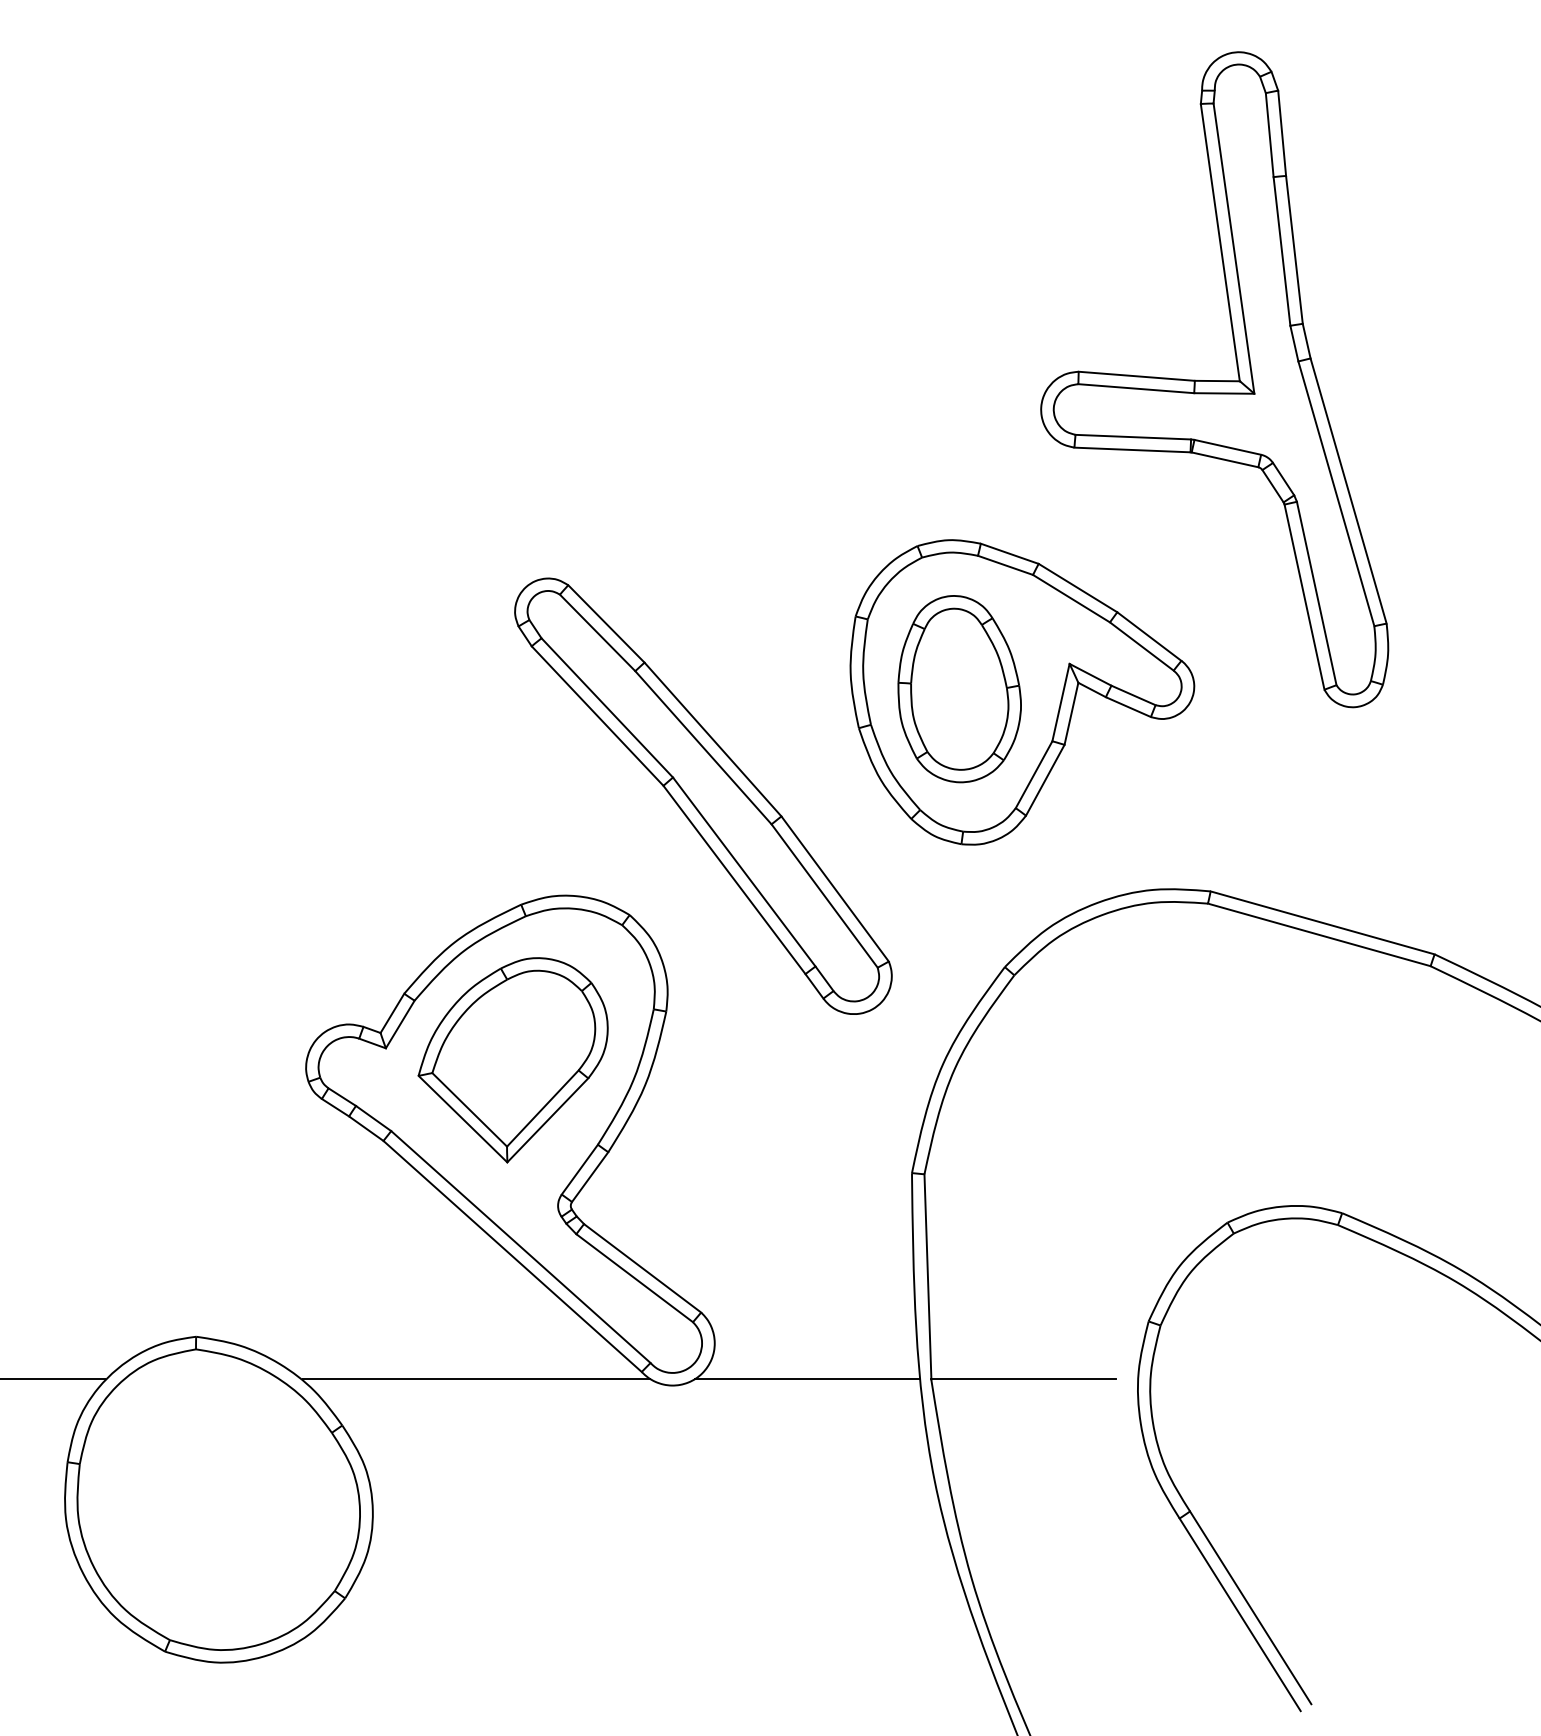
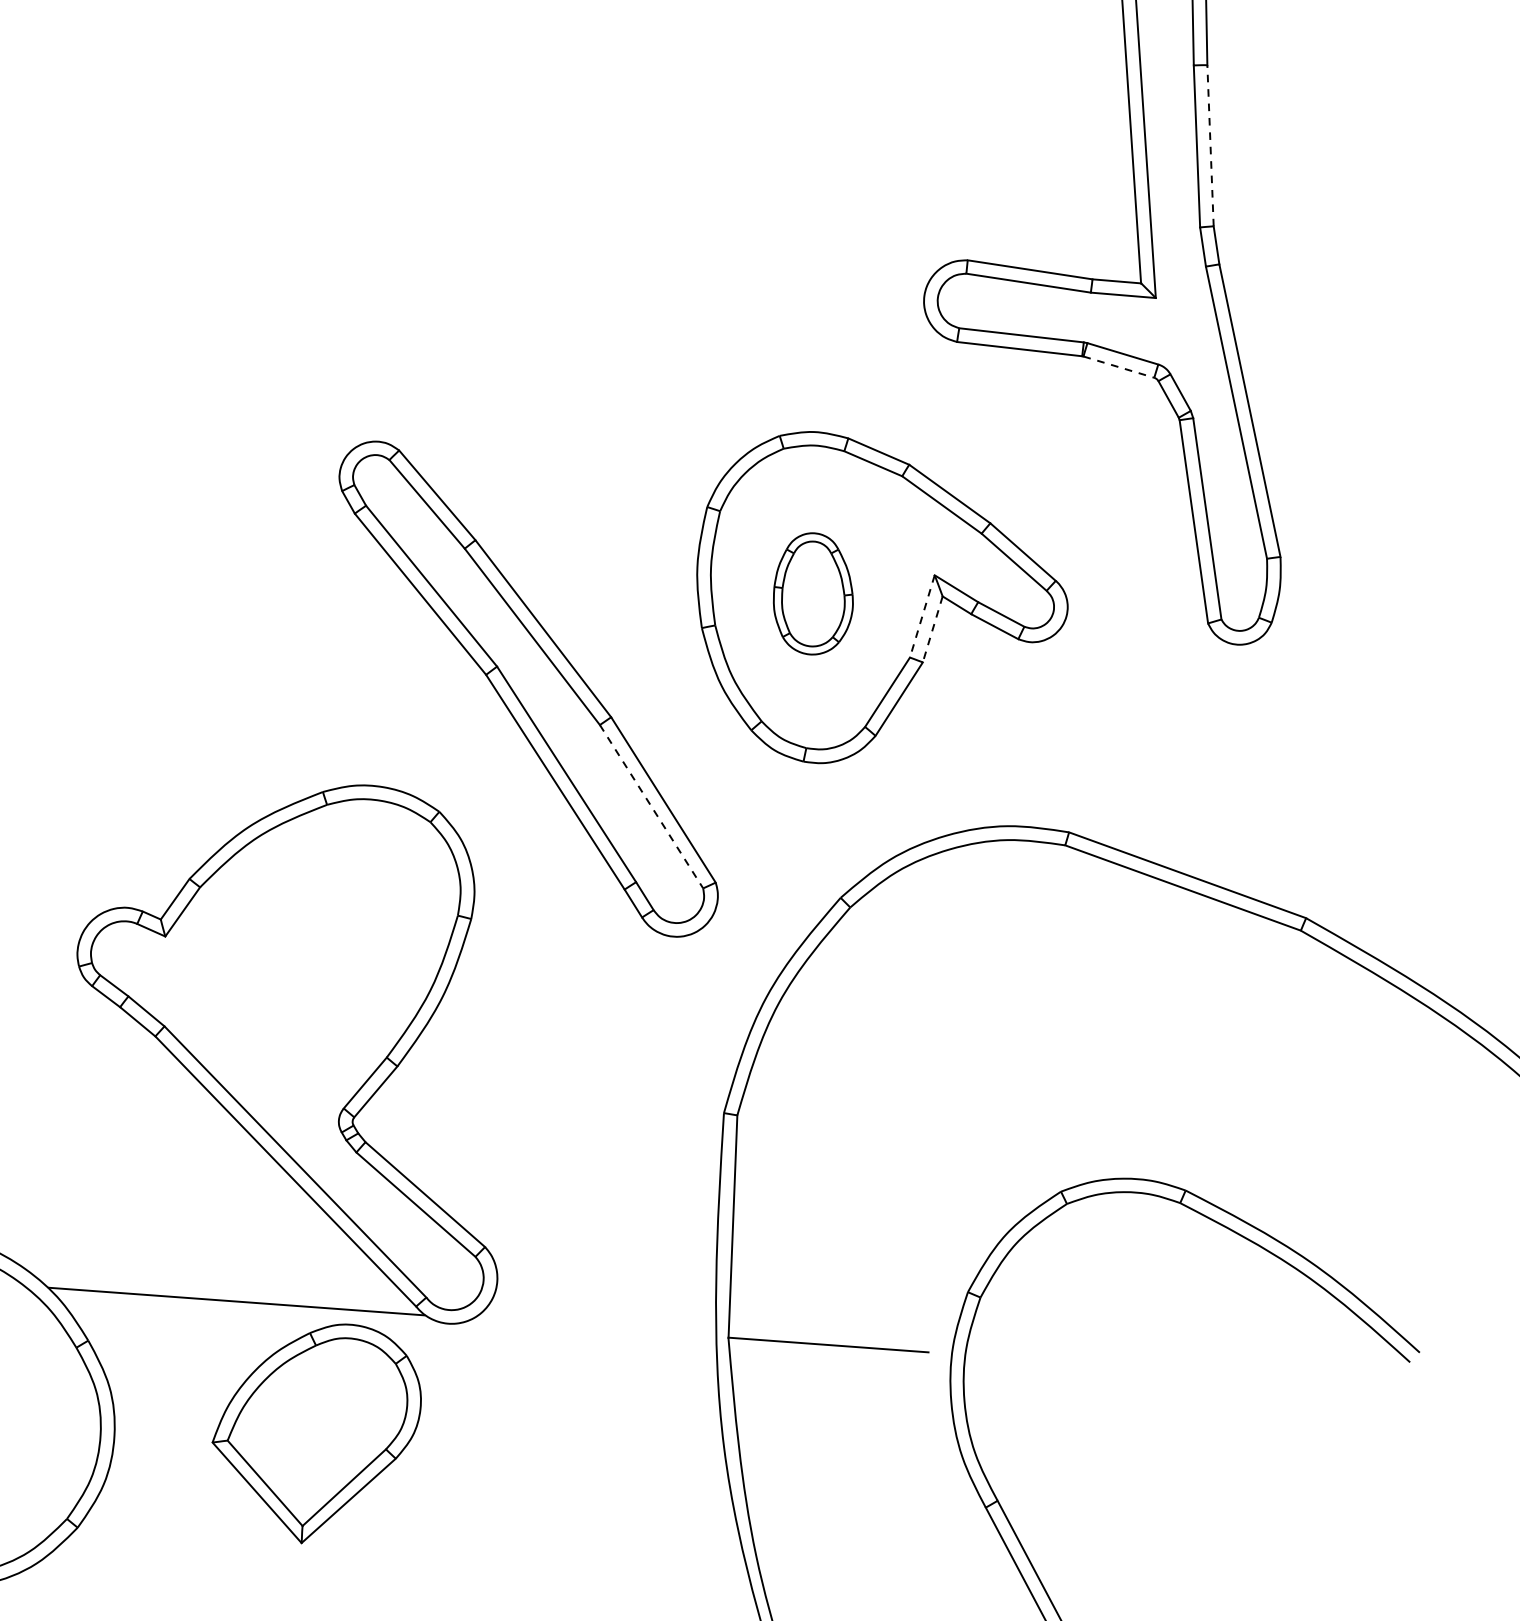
line: (1294, 249) -> (1210, 145), solid -> dashed
line: (1225, 459) -> (1119, 366), solid -> dashed
part: (959, 689) -> (813, 594), size x0.6
line: (1060, 702) -> (921, 616), solid -> dashed
line: (1071, 713) -> (932, 629), solid -> dashed
line: (824, 896) -> (651, 807), solid -> dashed
part: (512, 1060) -> (315, 1433), moved
line: (806, 1379) -> (593, 1327), removed

